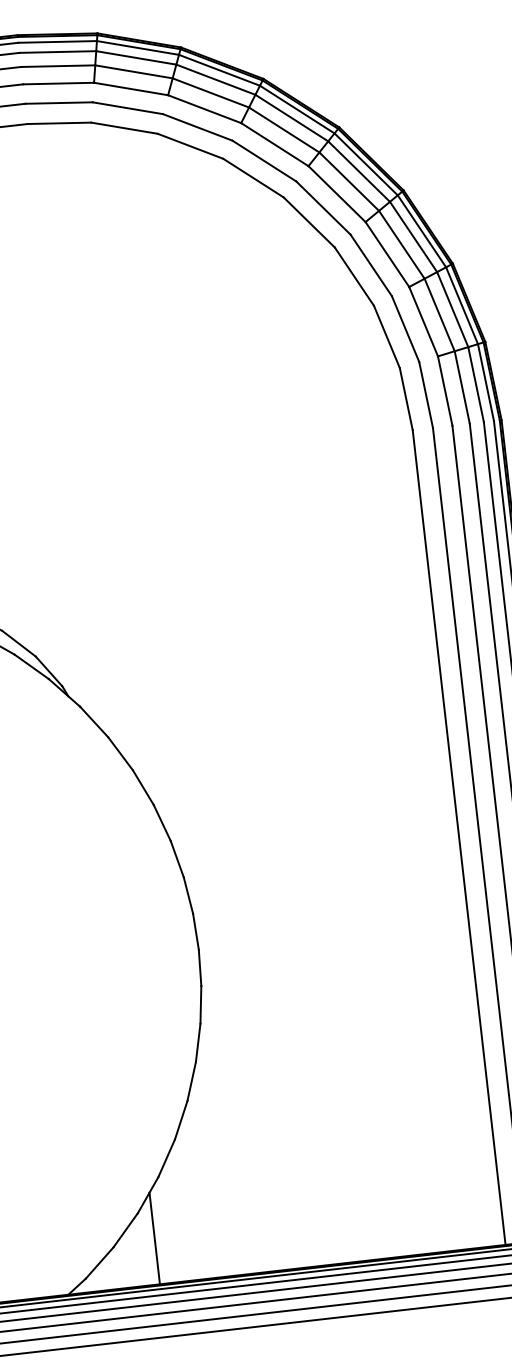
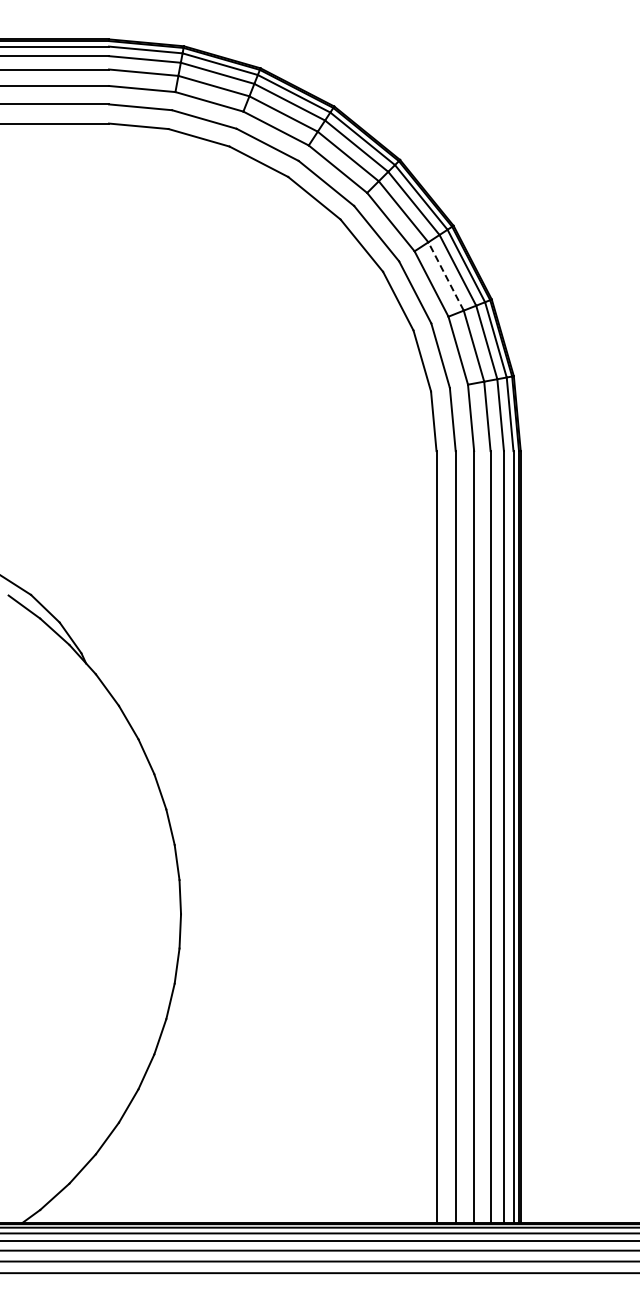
line: (401, 244) -> (445, 276), solid -> dashed
line: (155, 1238) -> (109, 1179), removed

